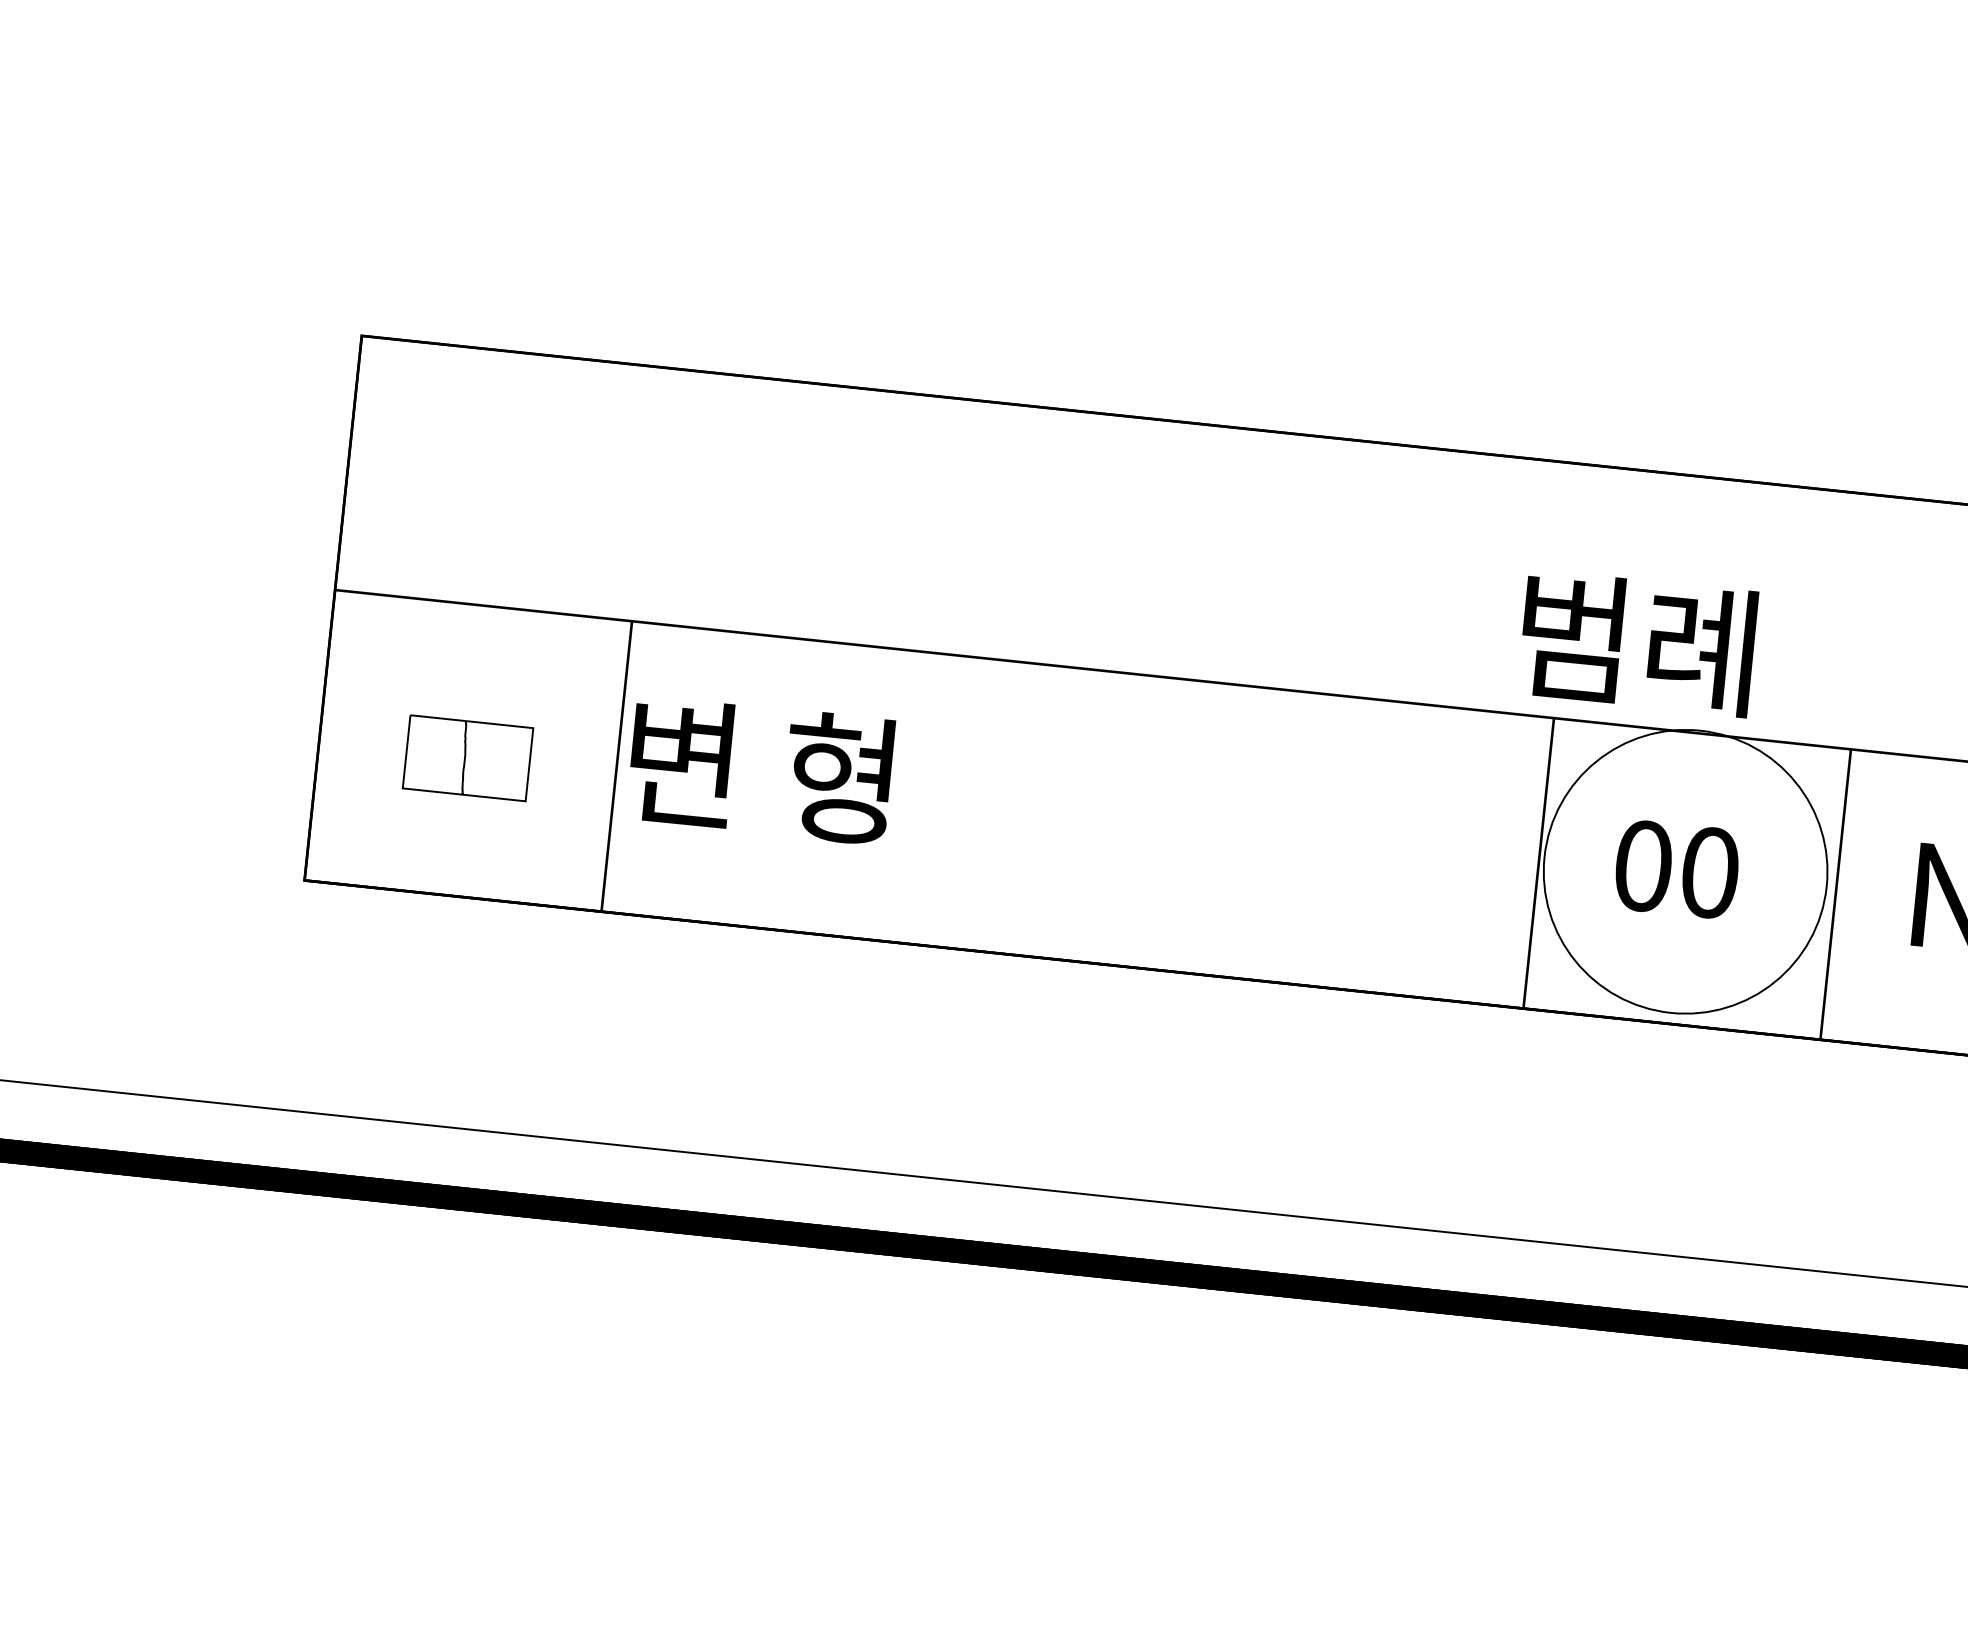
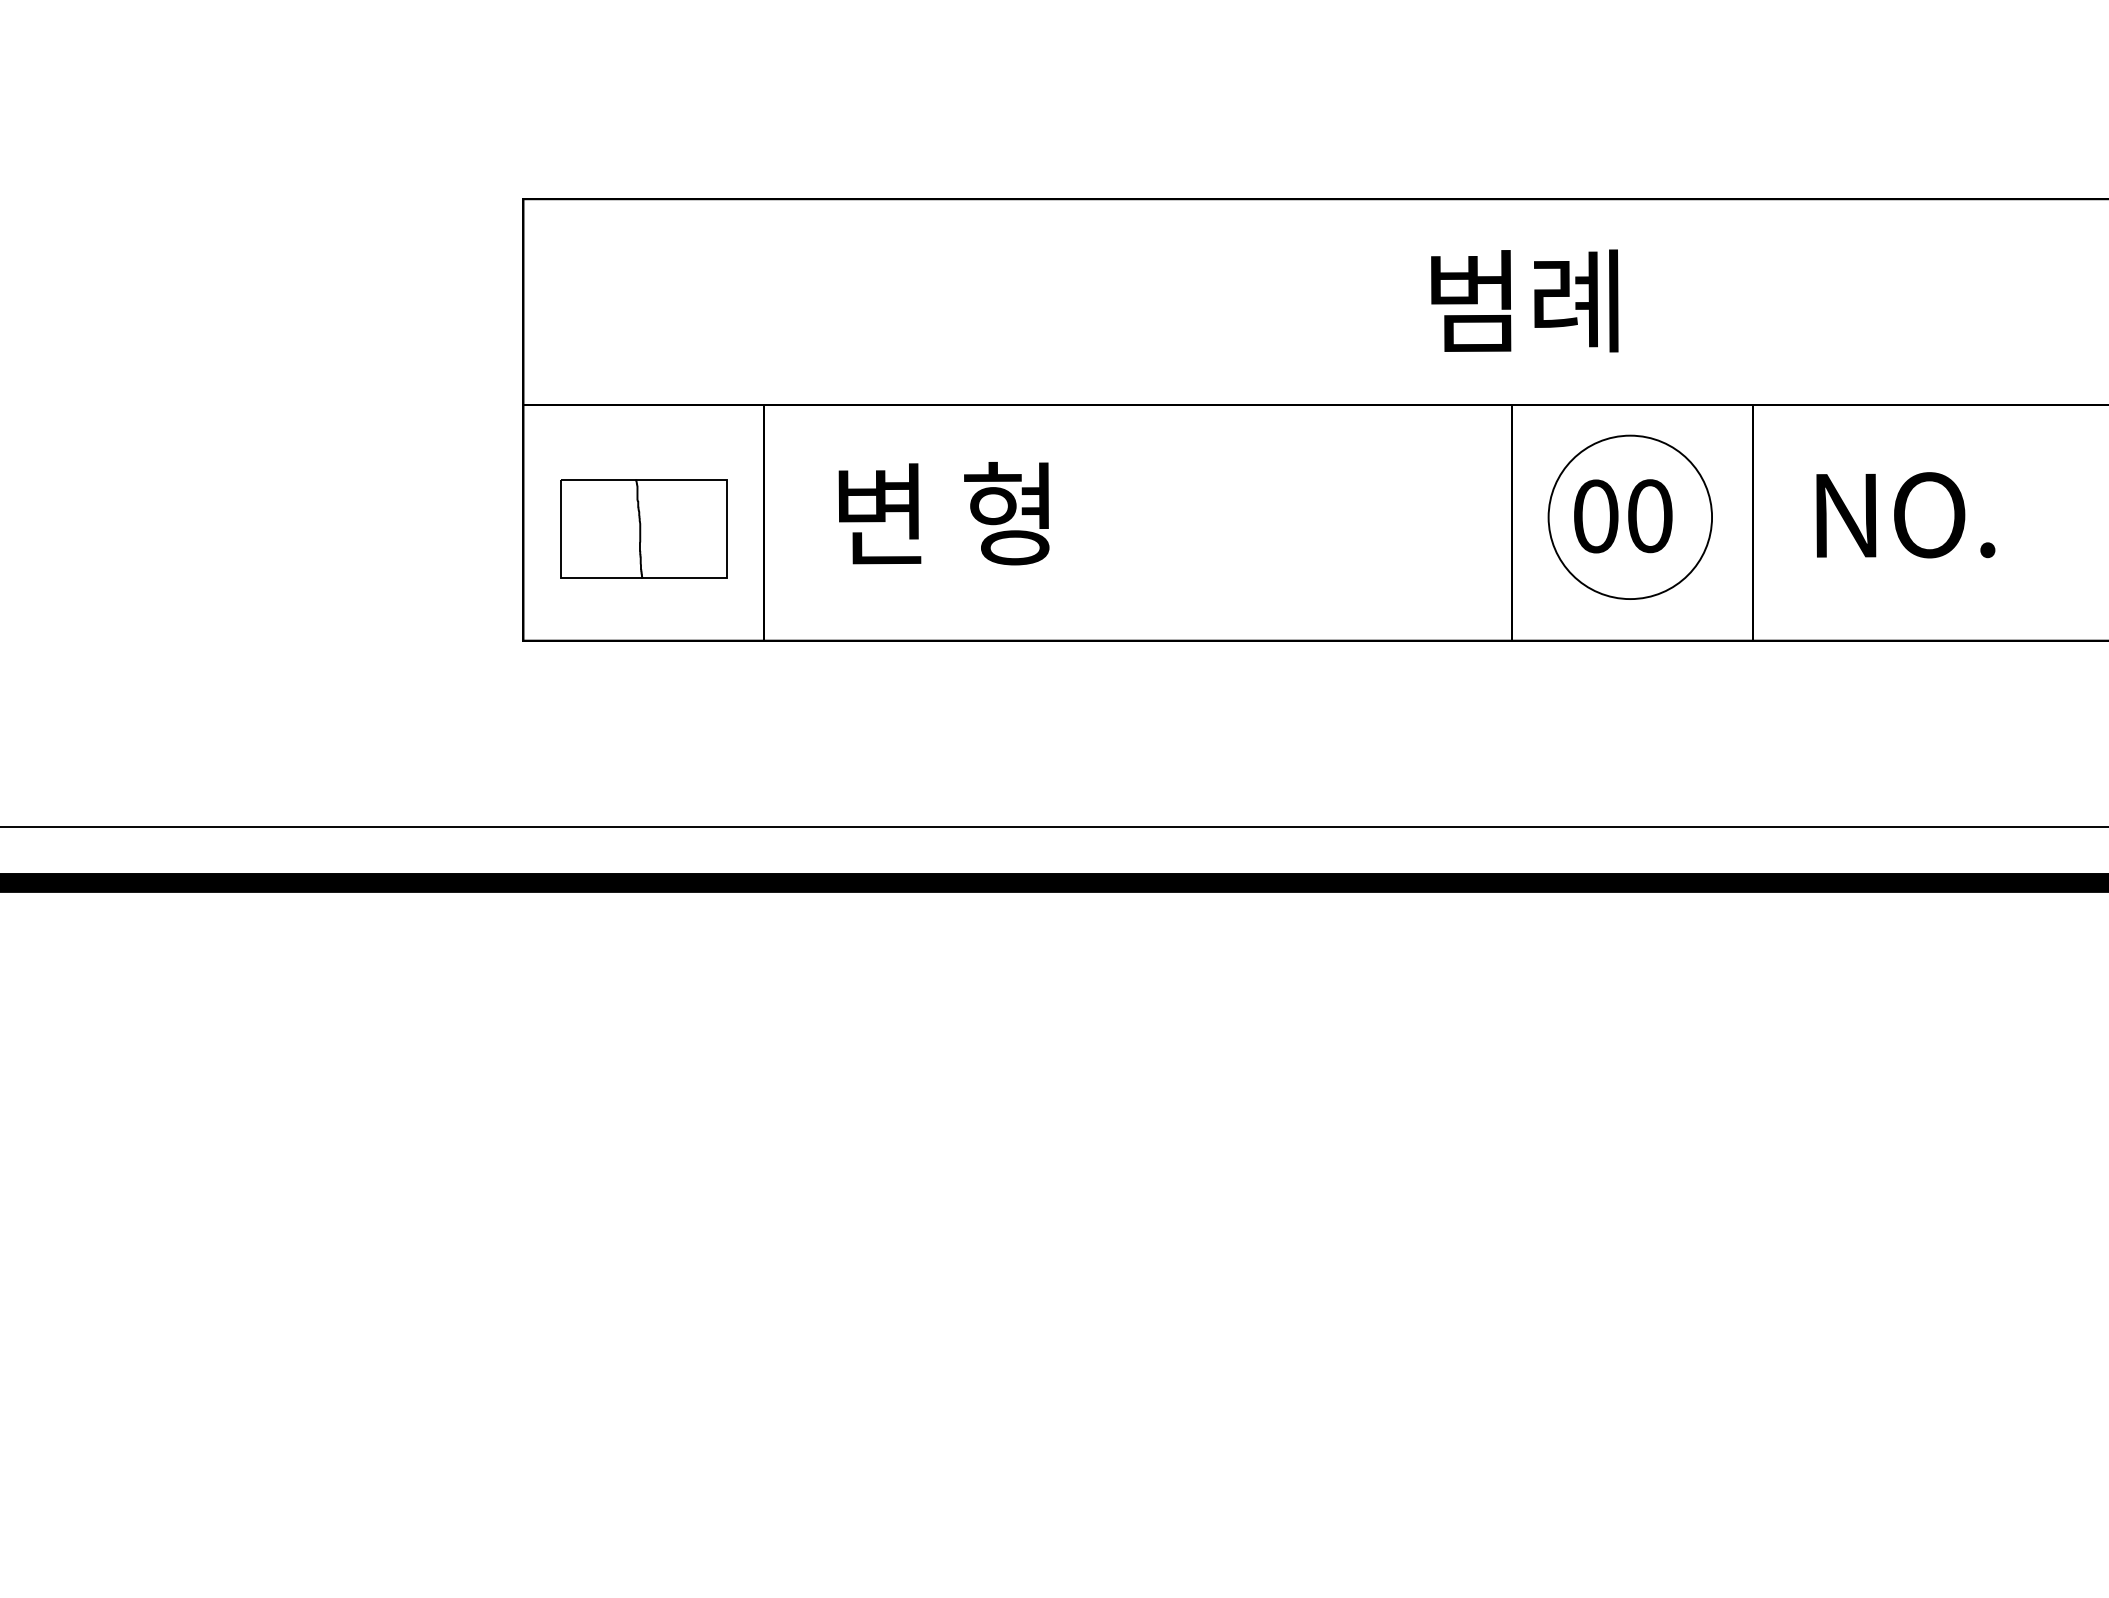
text: (1637, 642) -> (1524, 300), moved
part: (467, 757) -> (643, 528), size x1.67
text: (760, 769) -> (943, 513), moved
circle: (1685, 871) -> (1630, 517), size x0.71

